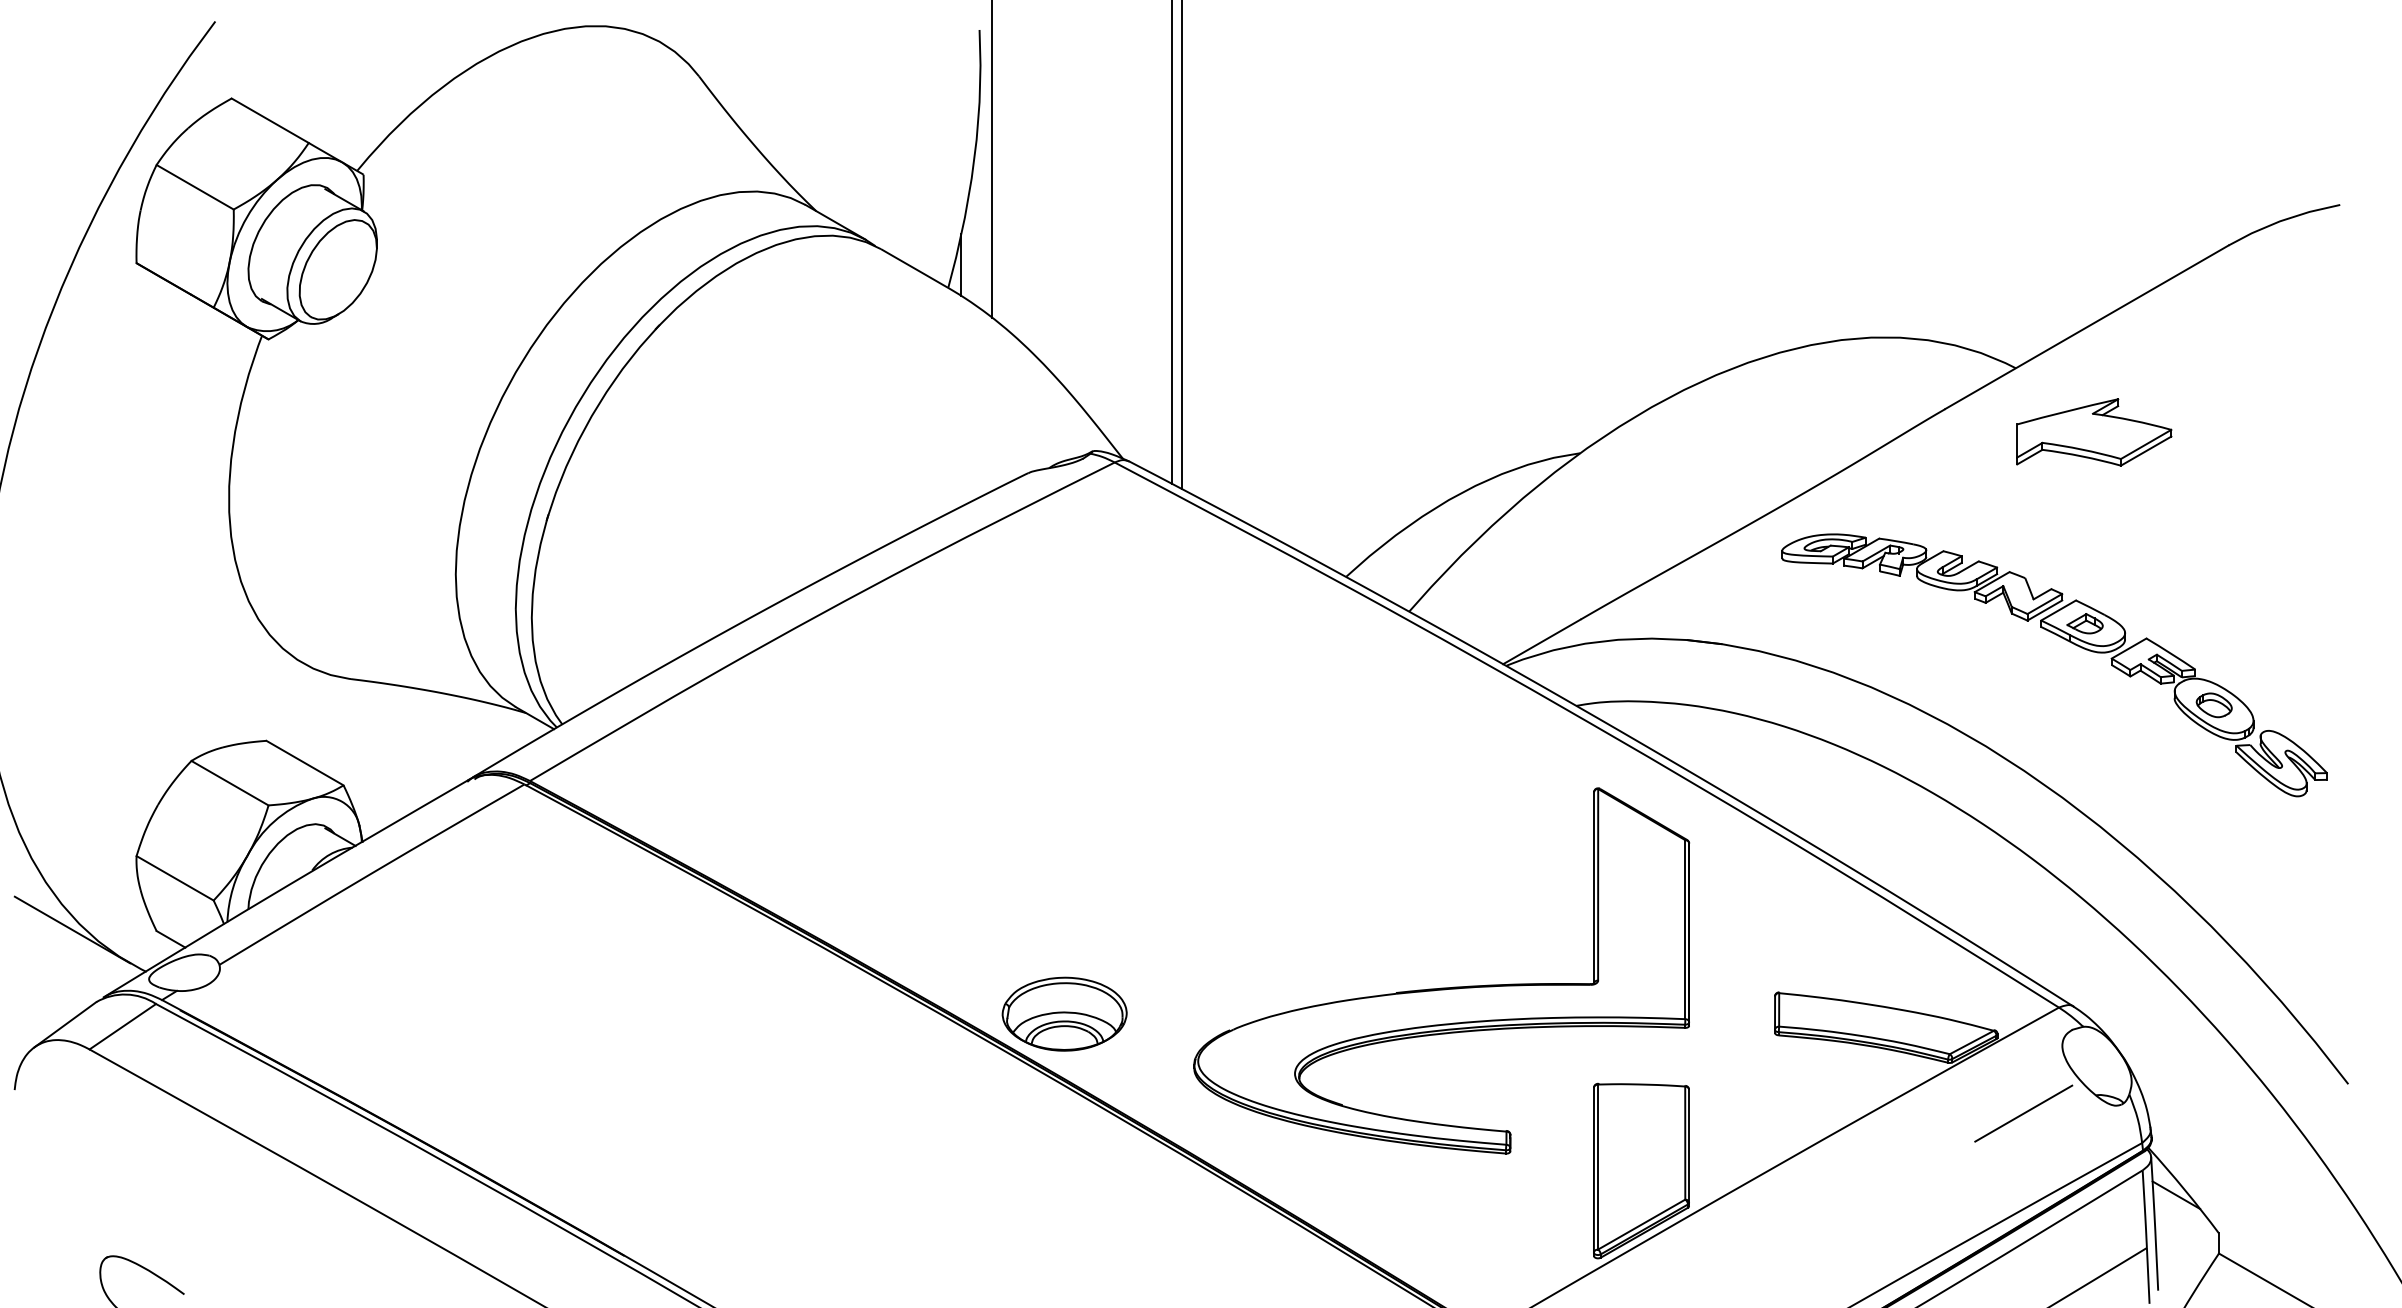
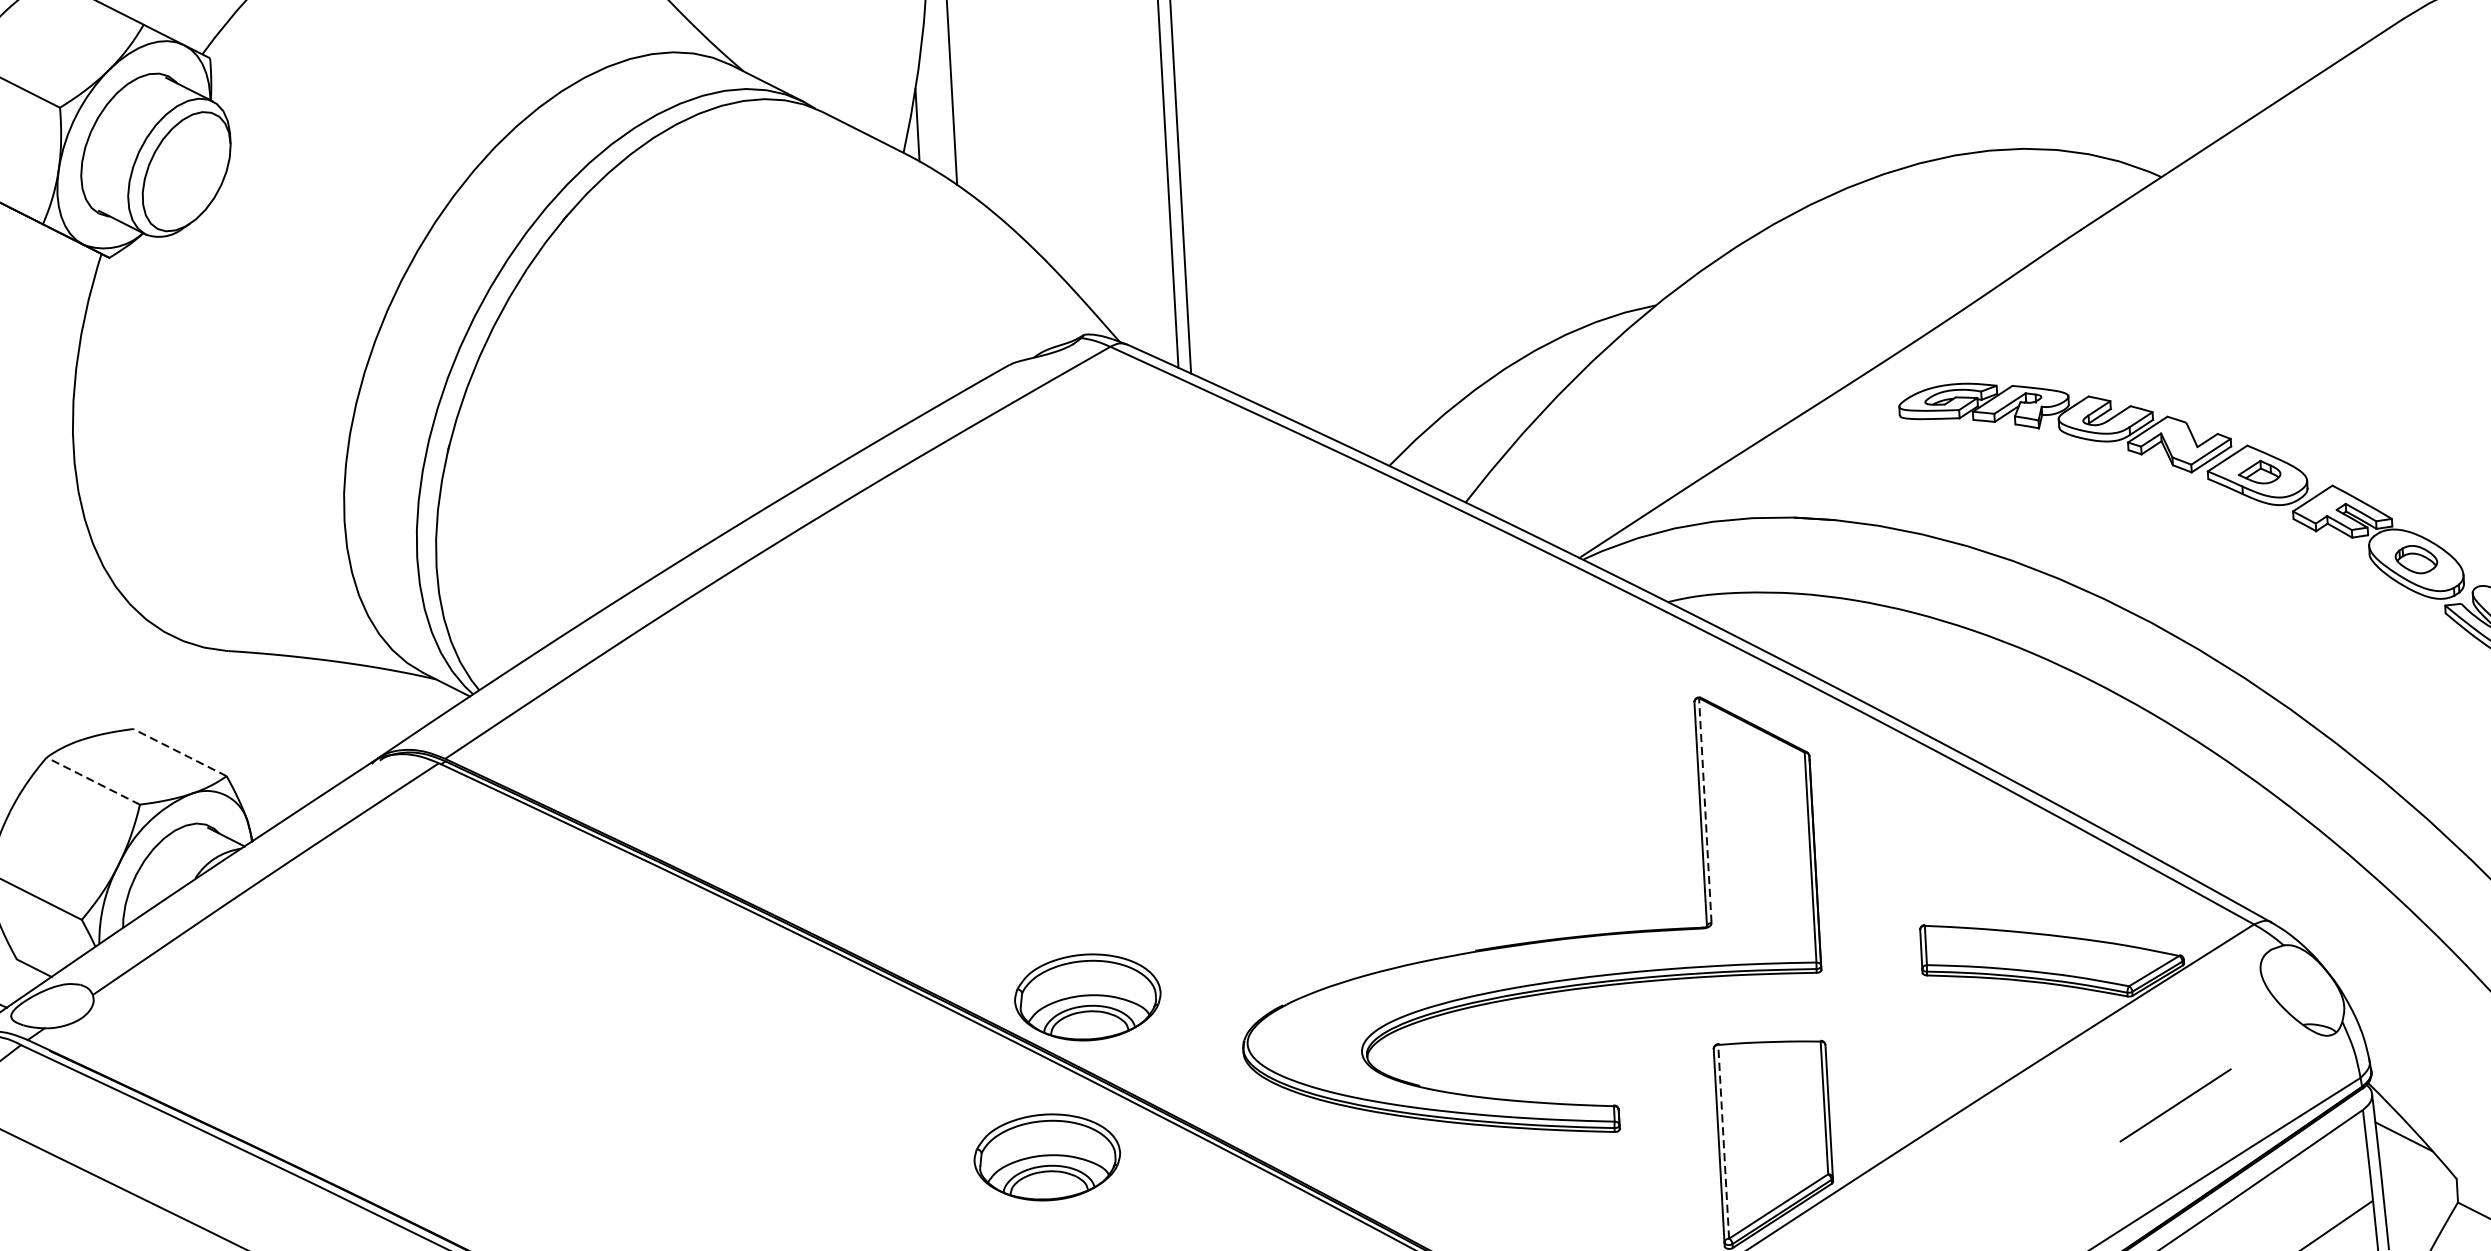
part: (2094, 432) -> (2258, 247), removed
line: (305, 763) -> (180, 753), solid -> dashed
line: (229, 782) -> (92, 780), solid -> dashed
line: (1598, 884) -> (1705, 810), solid -> dashed
line: (2023, 1113) -> (2175, 1105), moved
part: (1022, 1147) -> (1047, 1156), added
line: (1598, 1167) -> (1724, 1142), solid -> dashed

